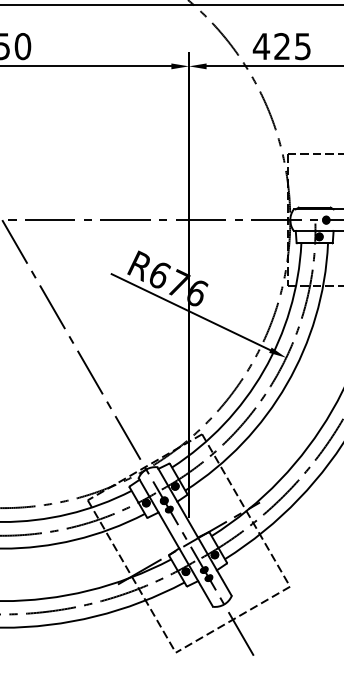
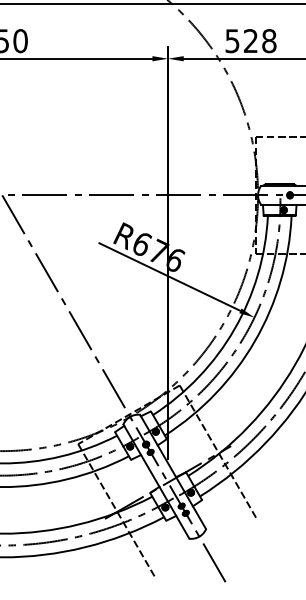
text: (281, 46) -> (250, 41), 425 -> 528
line: (232, 619) -> (206, 550), removed

